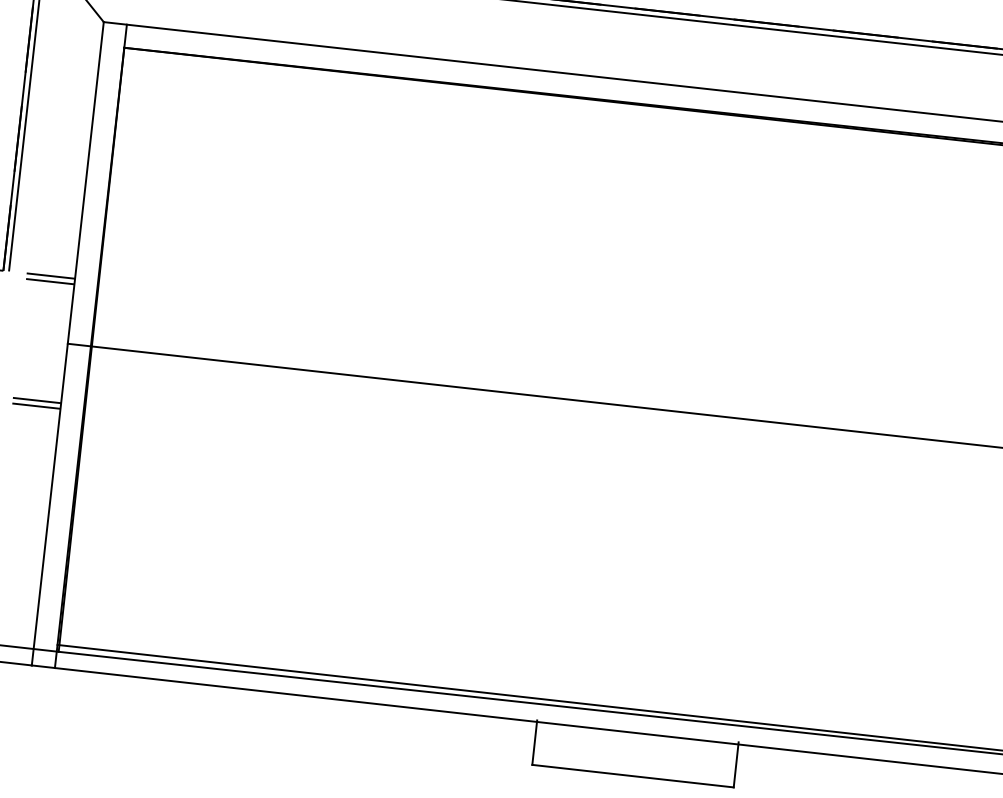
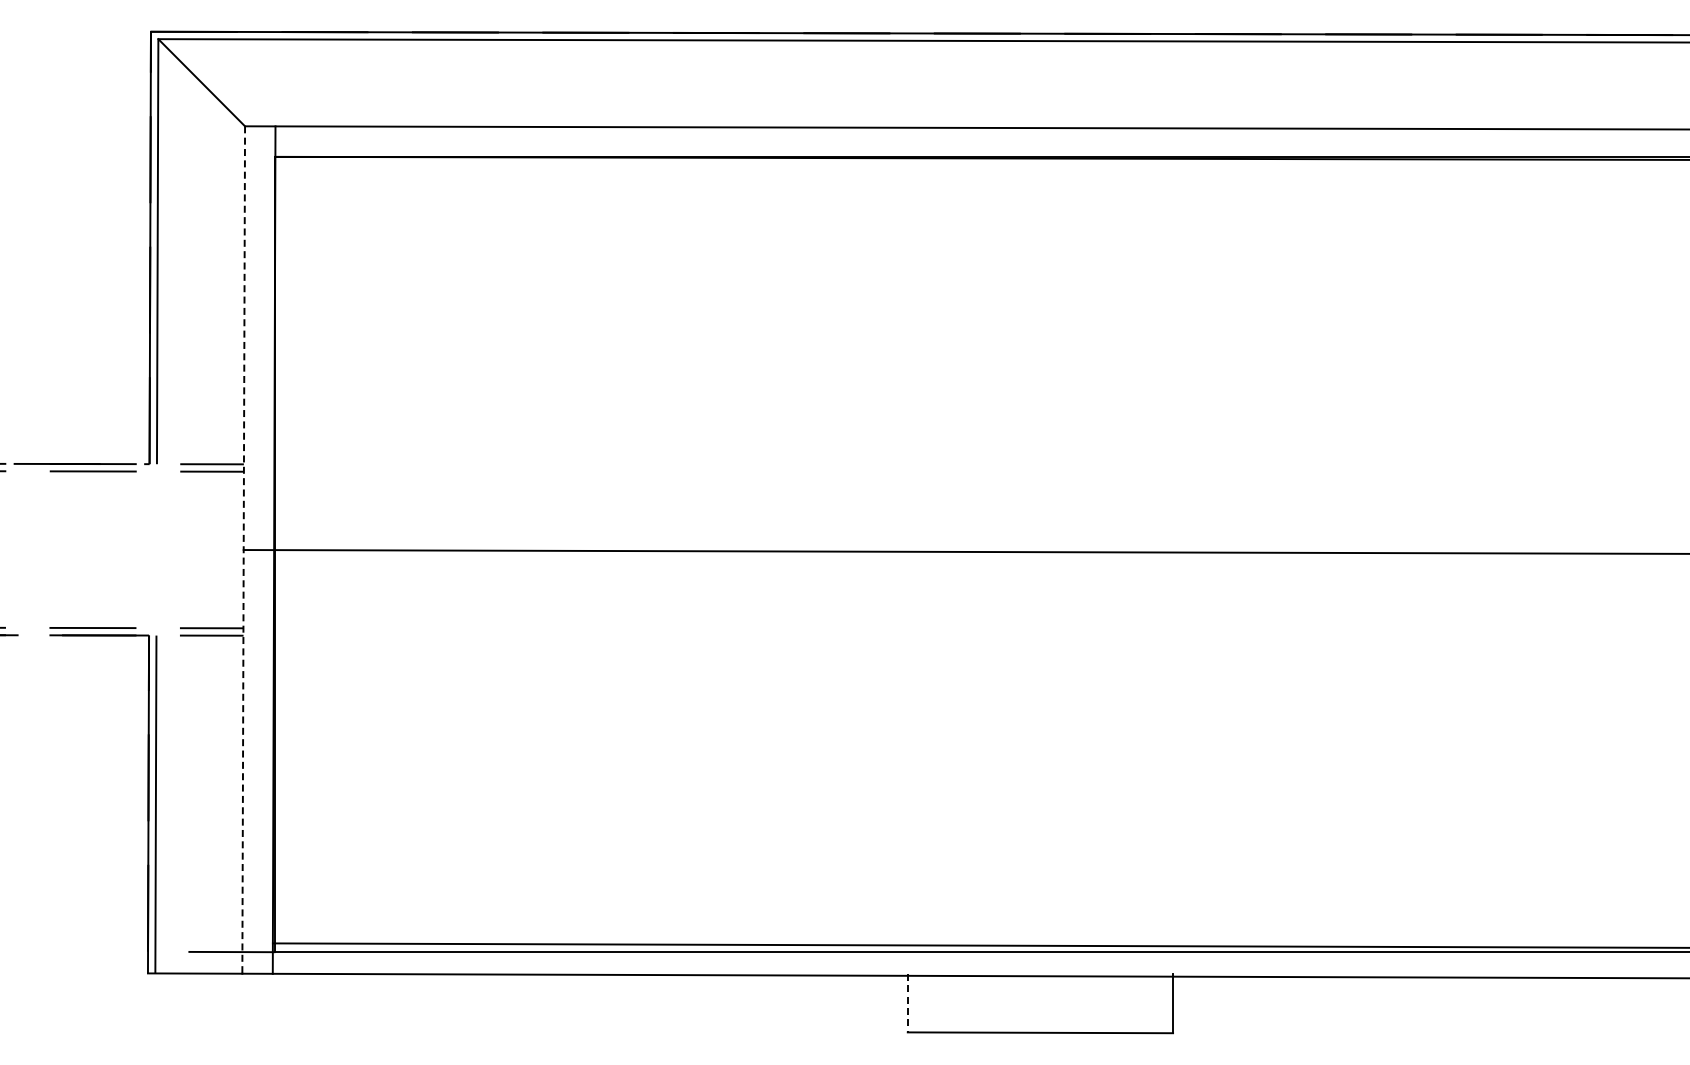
line: (67, 344) -> (243, 550), solid -> dashed
line: (534, 742) -> (907, 1003), solid -> dashed

